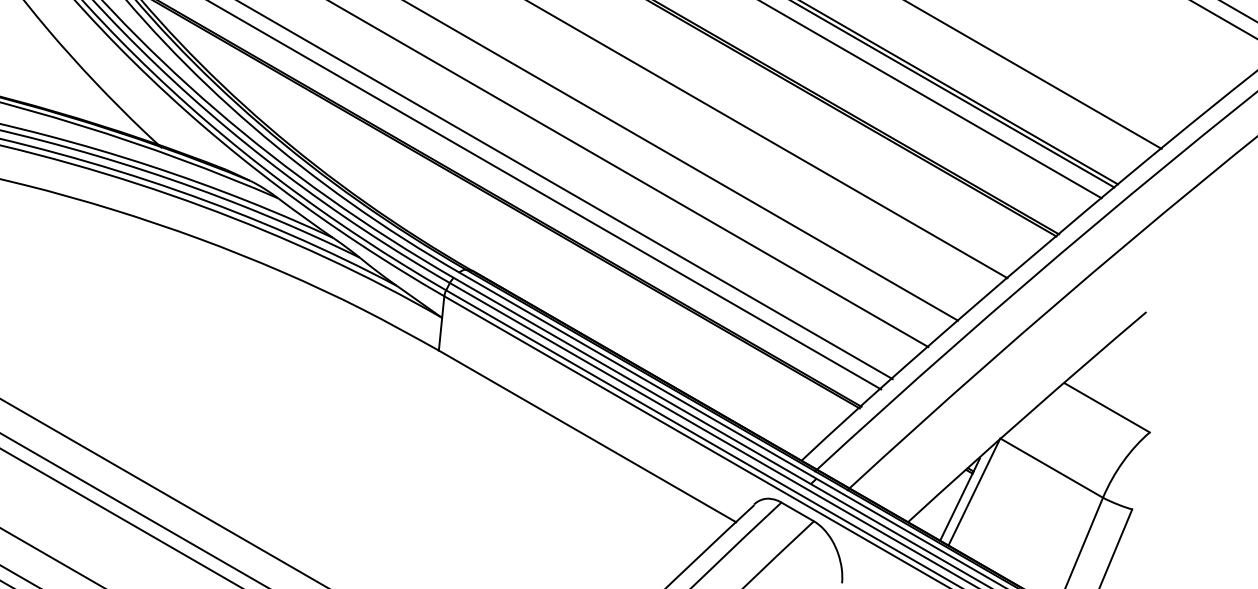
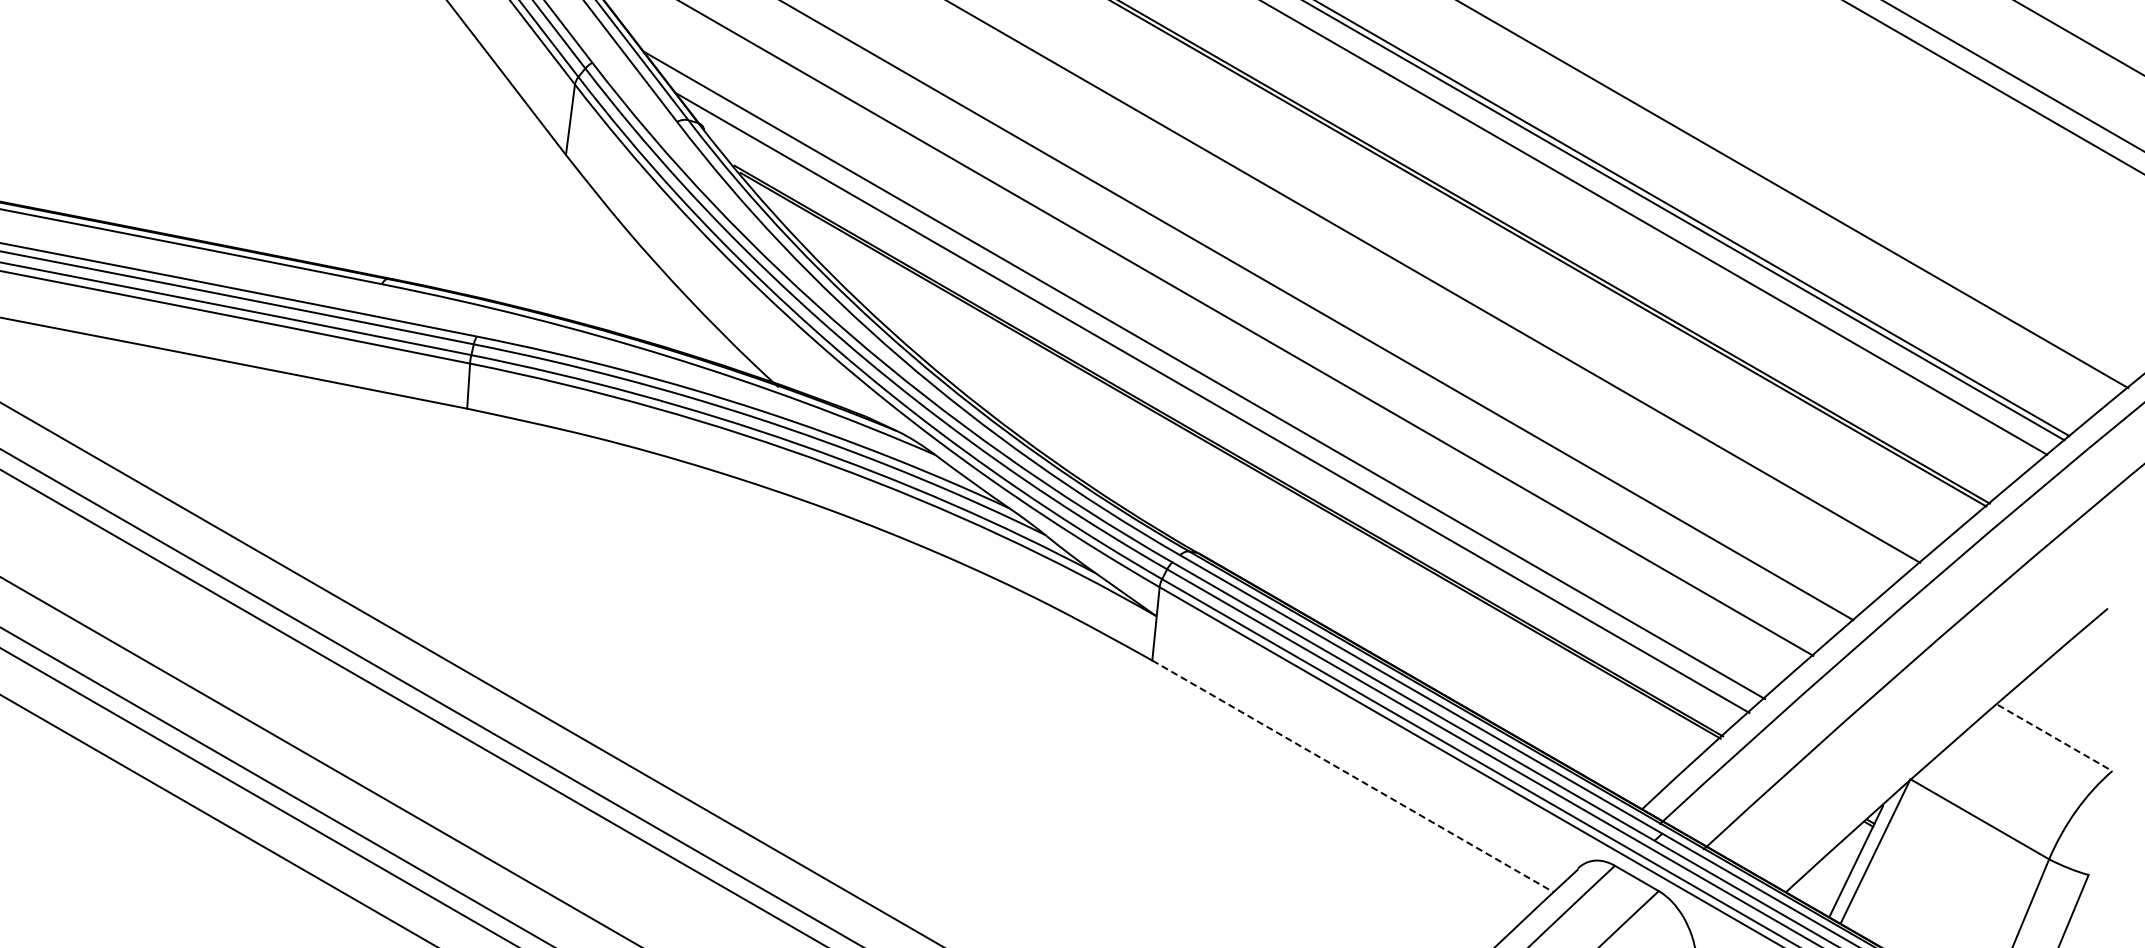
line: (1107, 408) -> (2055, 738), solid -> dashed
line: (587, 436) -> (1353, 776), solid -> dashed

